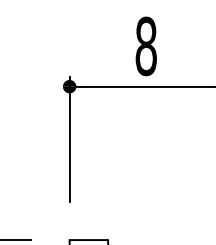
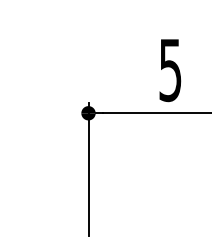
text: (145, 46) -> (169, 70), 8 -> 5

